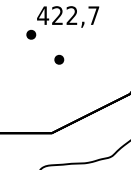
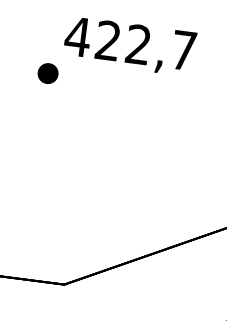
part: (59, 59) -> (100, 132), removed

